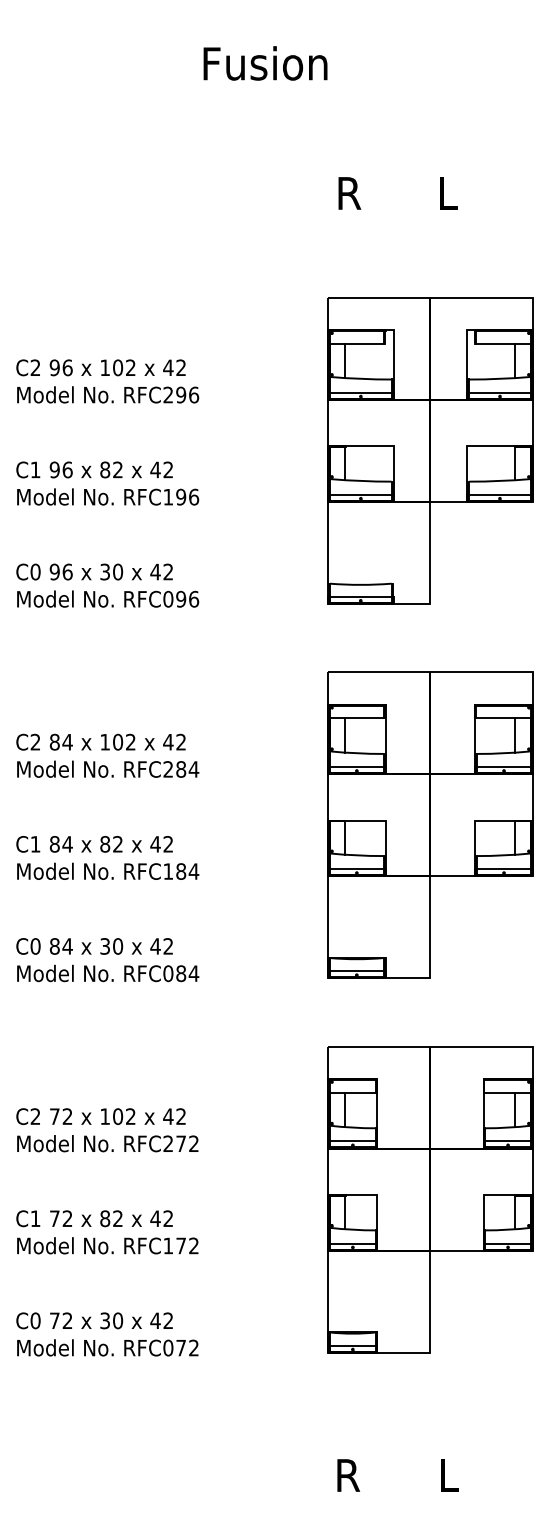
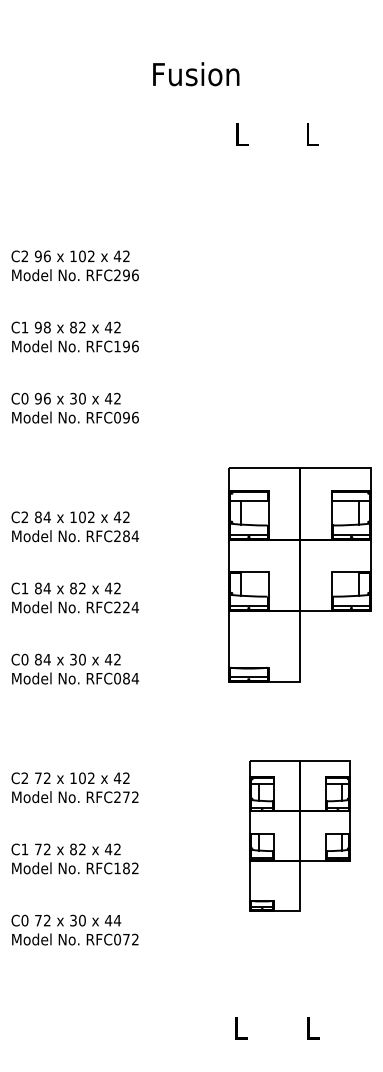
text: (265, 63) -> (196, 74), moved
text: (349, 192) -> (243, 134), R -> L
part: (429, 451) -> (299, 314), removed
text: (66, 469) -> (46, 327), 96 -> 98
text: (174, 871) -> (121, 607), RFC184 -> RFC224
part: (429, 1198) -> (299, 835), size x0.7
text: (181, 1246) -> (126, 868), RFC172 -> RFC182
text: (168, 1320) -> (117, 920), 42 -> 44
text: (349, 1475) -> (243, 1028), R -> L

